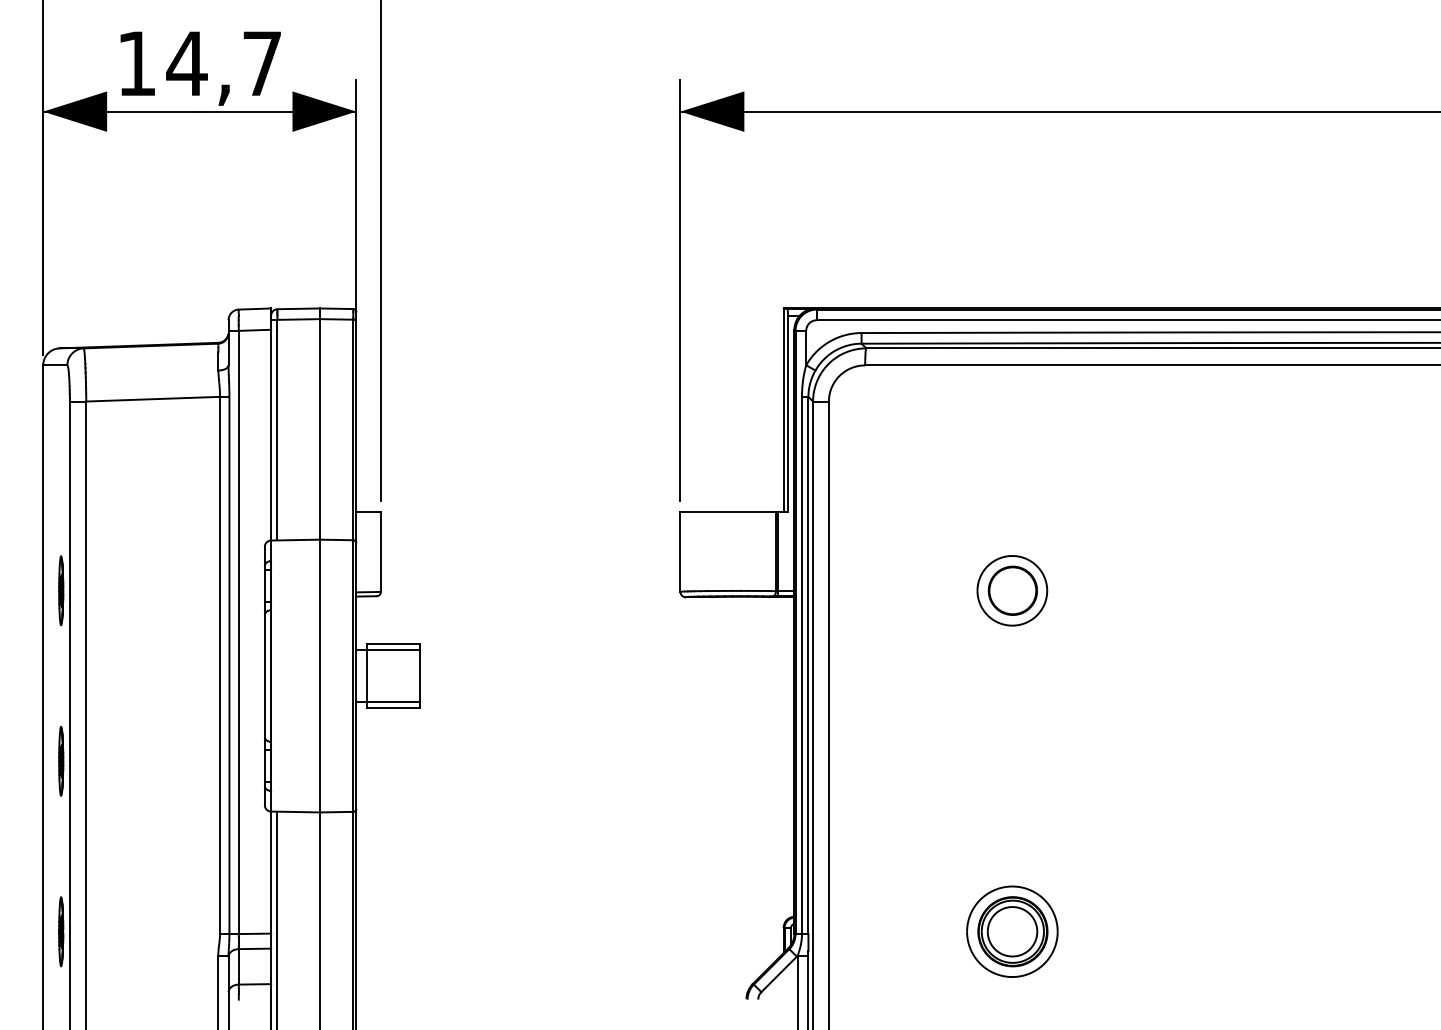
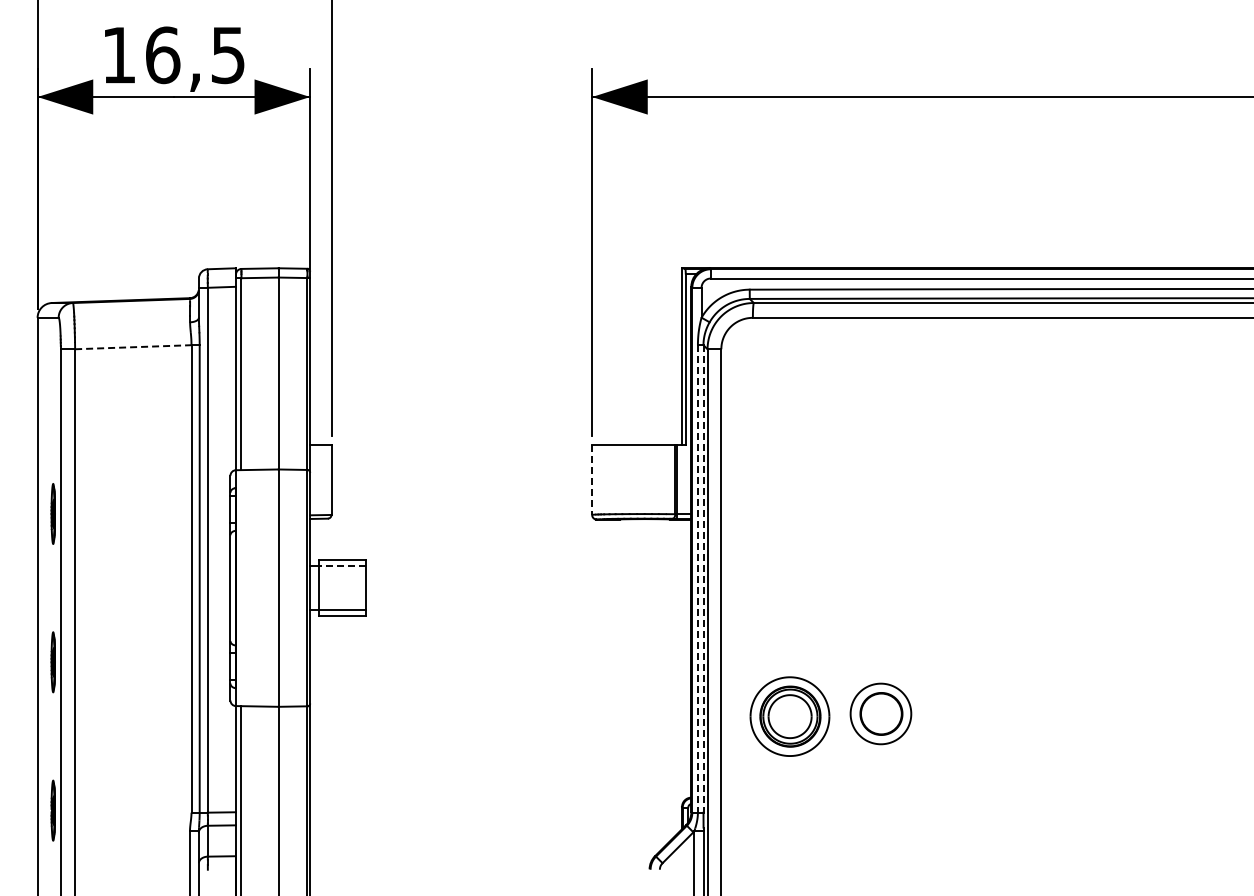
text: (223, 63) -> (194, 55), 14,7 -> 16,5
line: (153, 399) -> (133, 347), solid -> dashed
line: (680, 552) -> (592, 480), solid -> dashed
part: (1011, 590) -> (880, 713), moved
line: (393, 650) -> (342, 565), solid -> dashed
line: (801, 664) -> (697, 578), solid -> dashed
line: (808, 664) -> (703, 578), solid -> dashed
part: (1011, 931) -> (789, 716), moved

